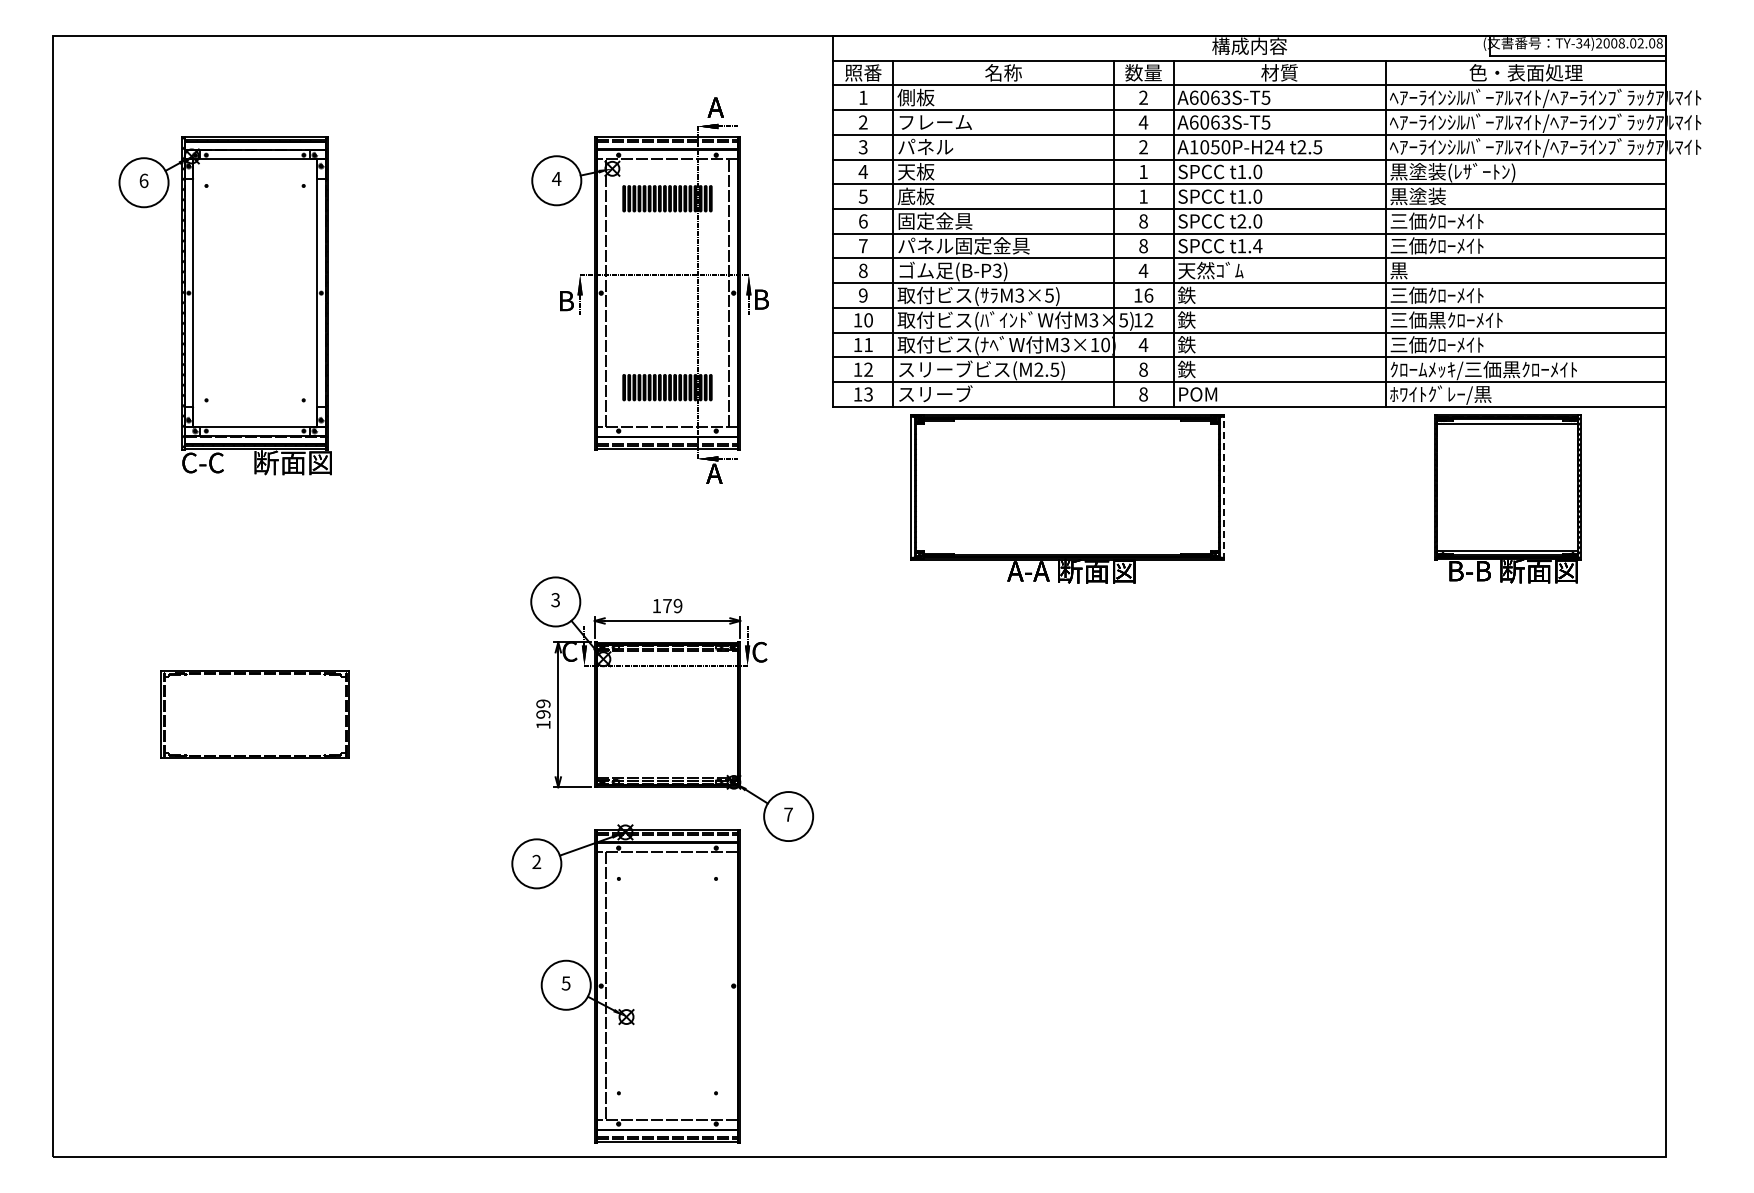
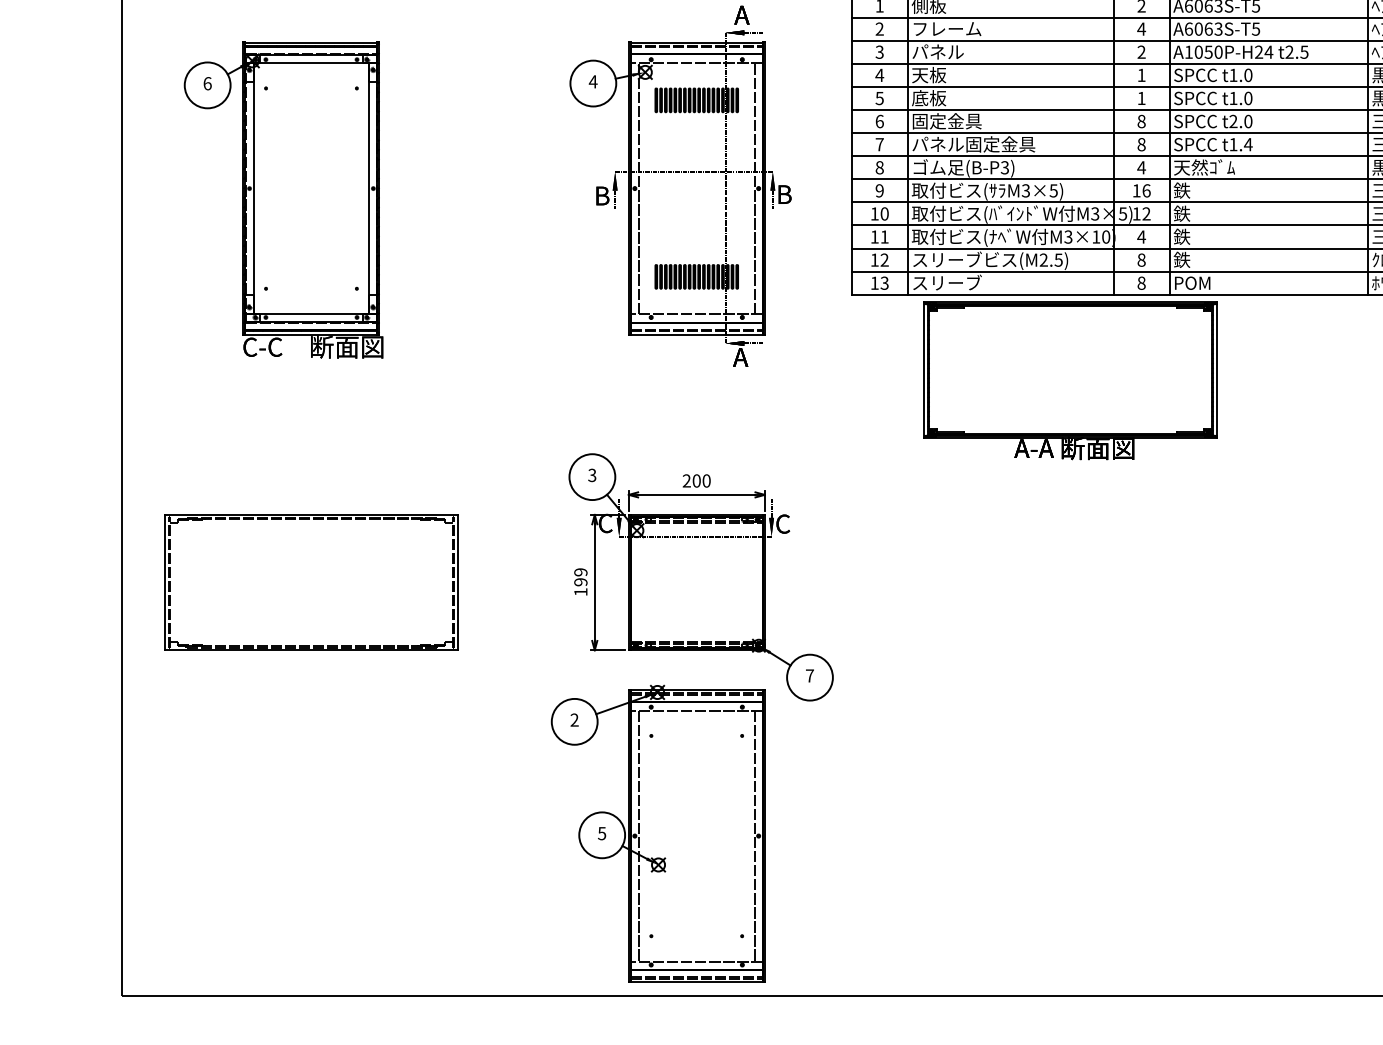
line: (1224, 486) -> (1217, 369), dashed -> solid
text: (667, 605) -> (696, 480), 179 -> 200
part: (255, 714) -> (311, 582), size x1.67
line: (729, 986) -> (754, 836), added

